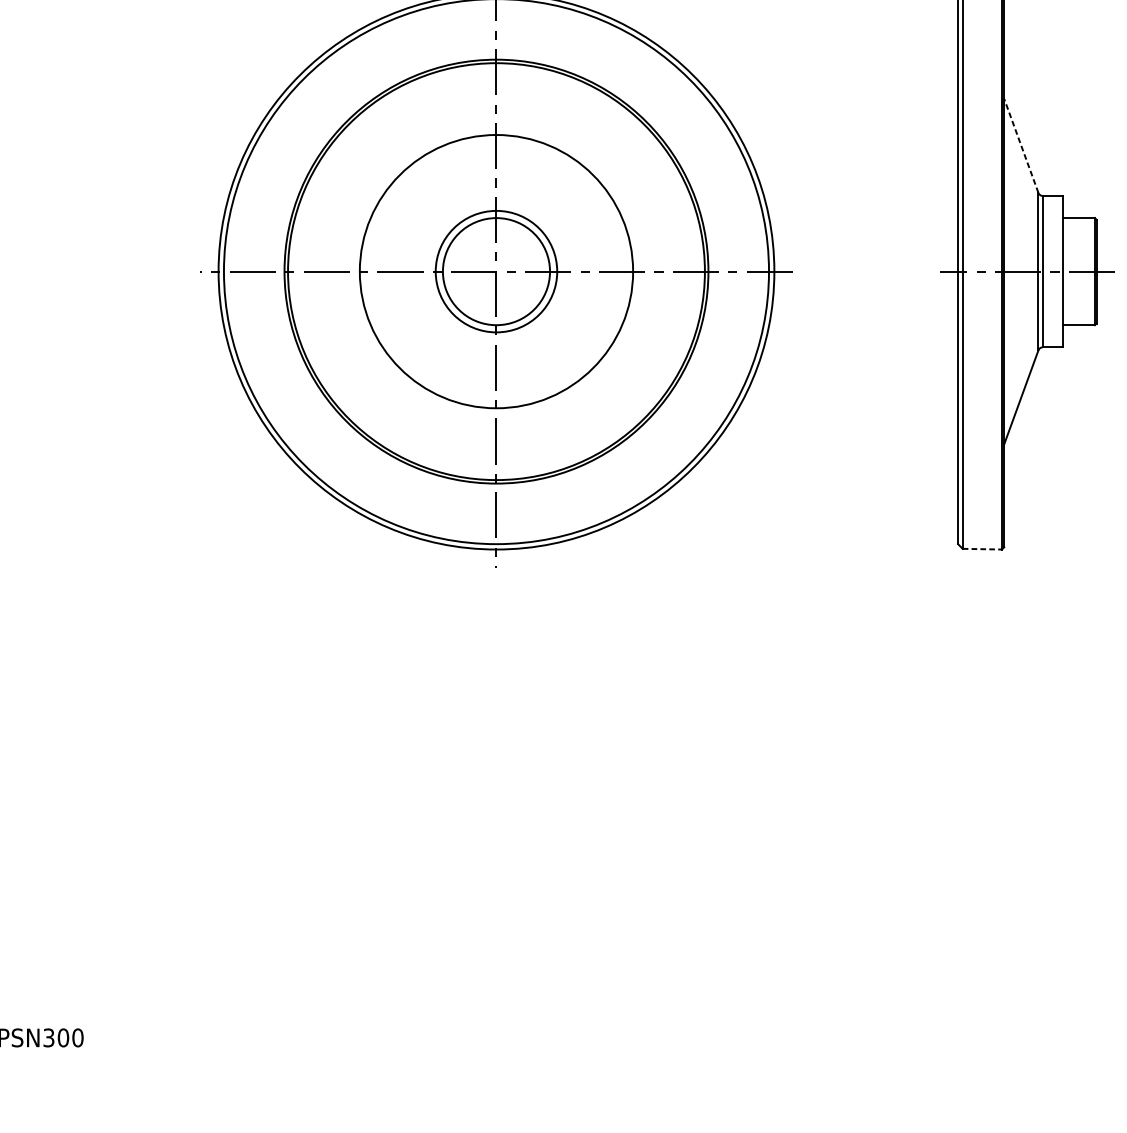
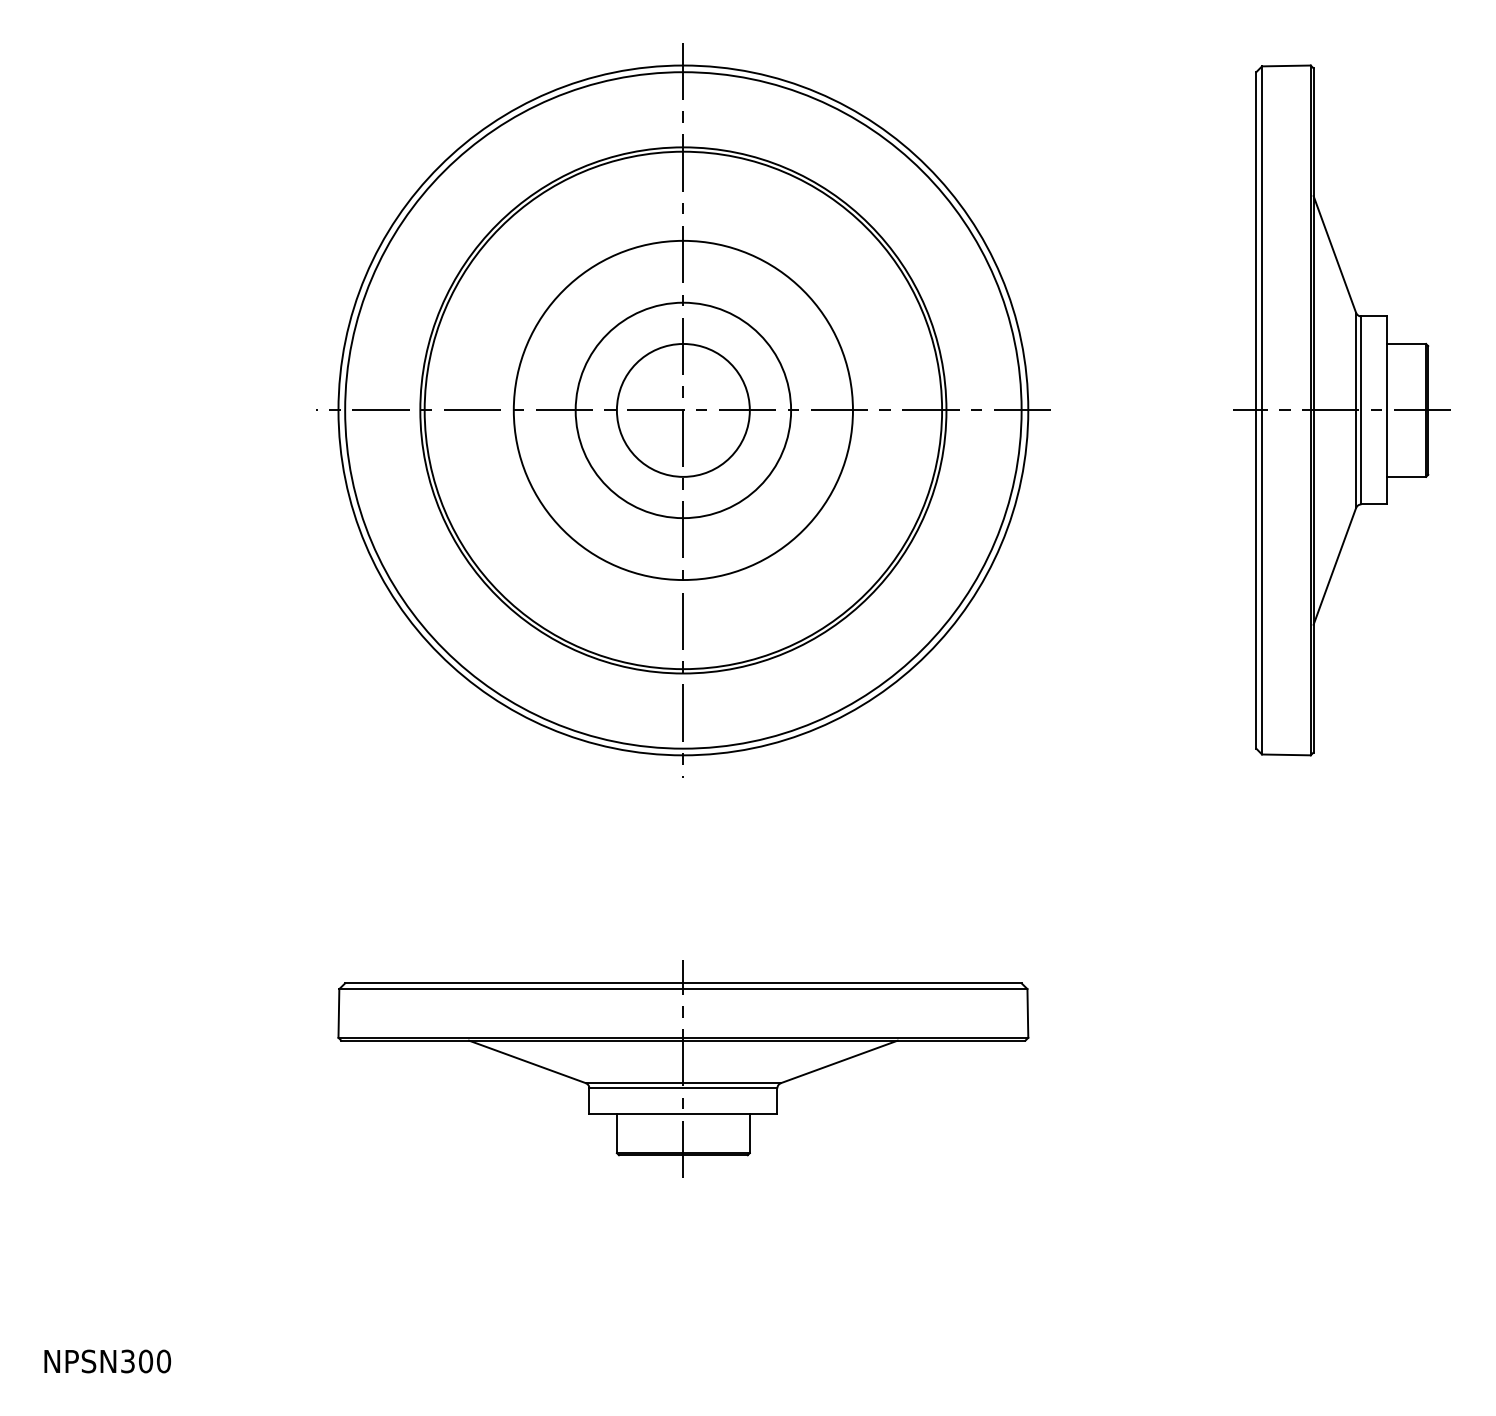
line: (1021, 145) -> (1334, 253), dashed -> solid
circle: (496, 271) -> (683, 410), size x1.43
line: (982, 548) -> (1286, 754), dashed -> solid
part: (496, 801) -> (683, 1068), added

